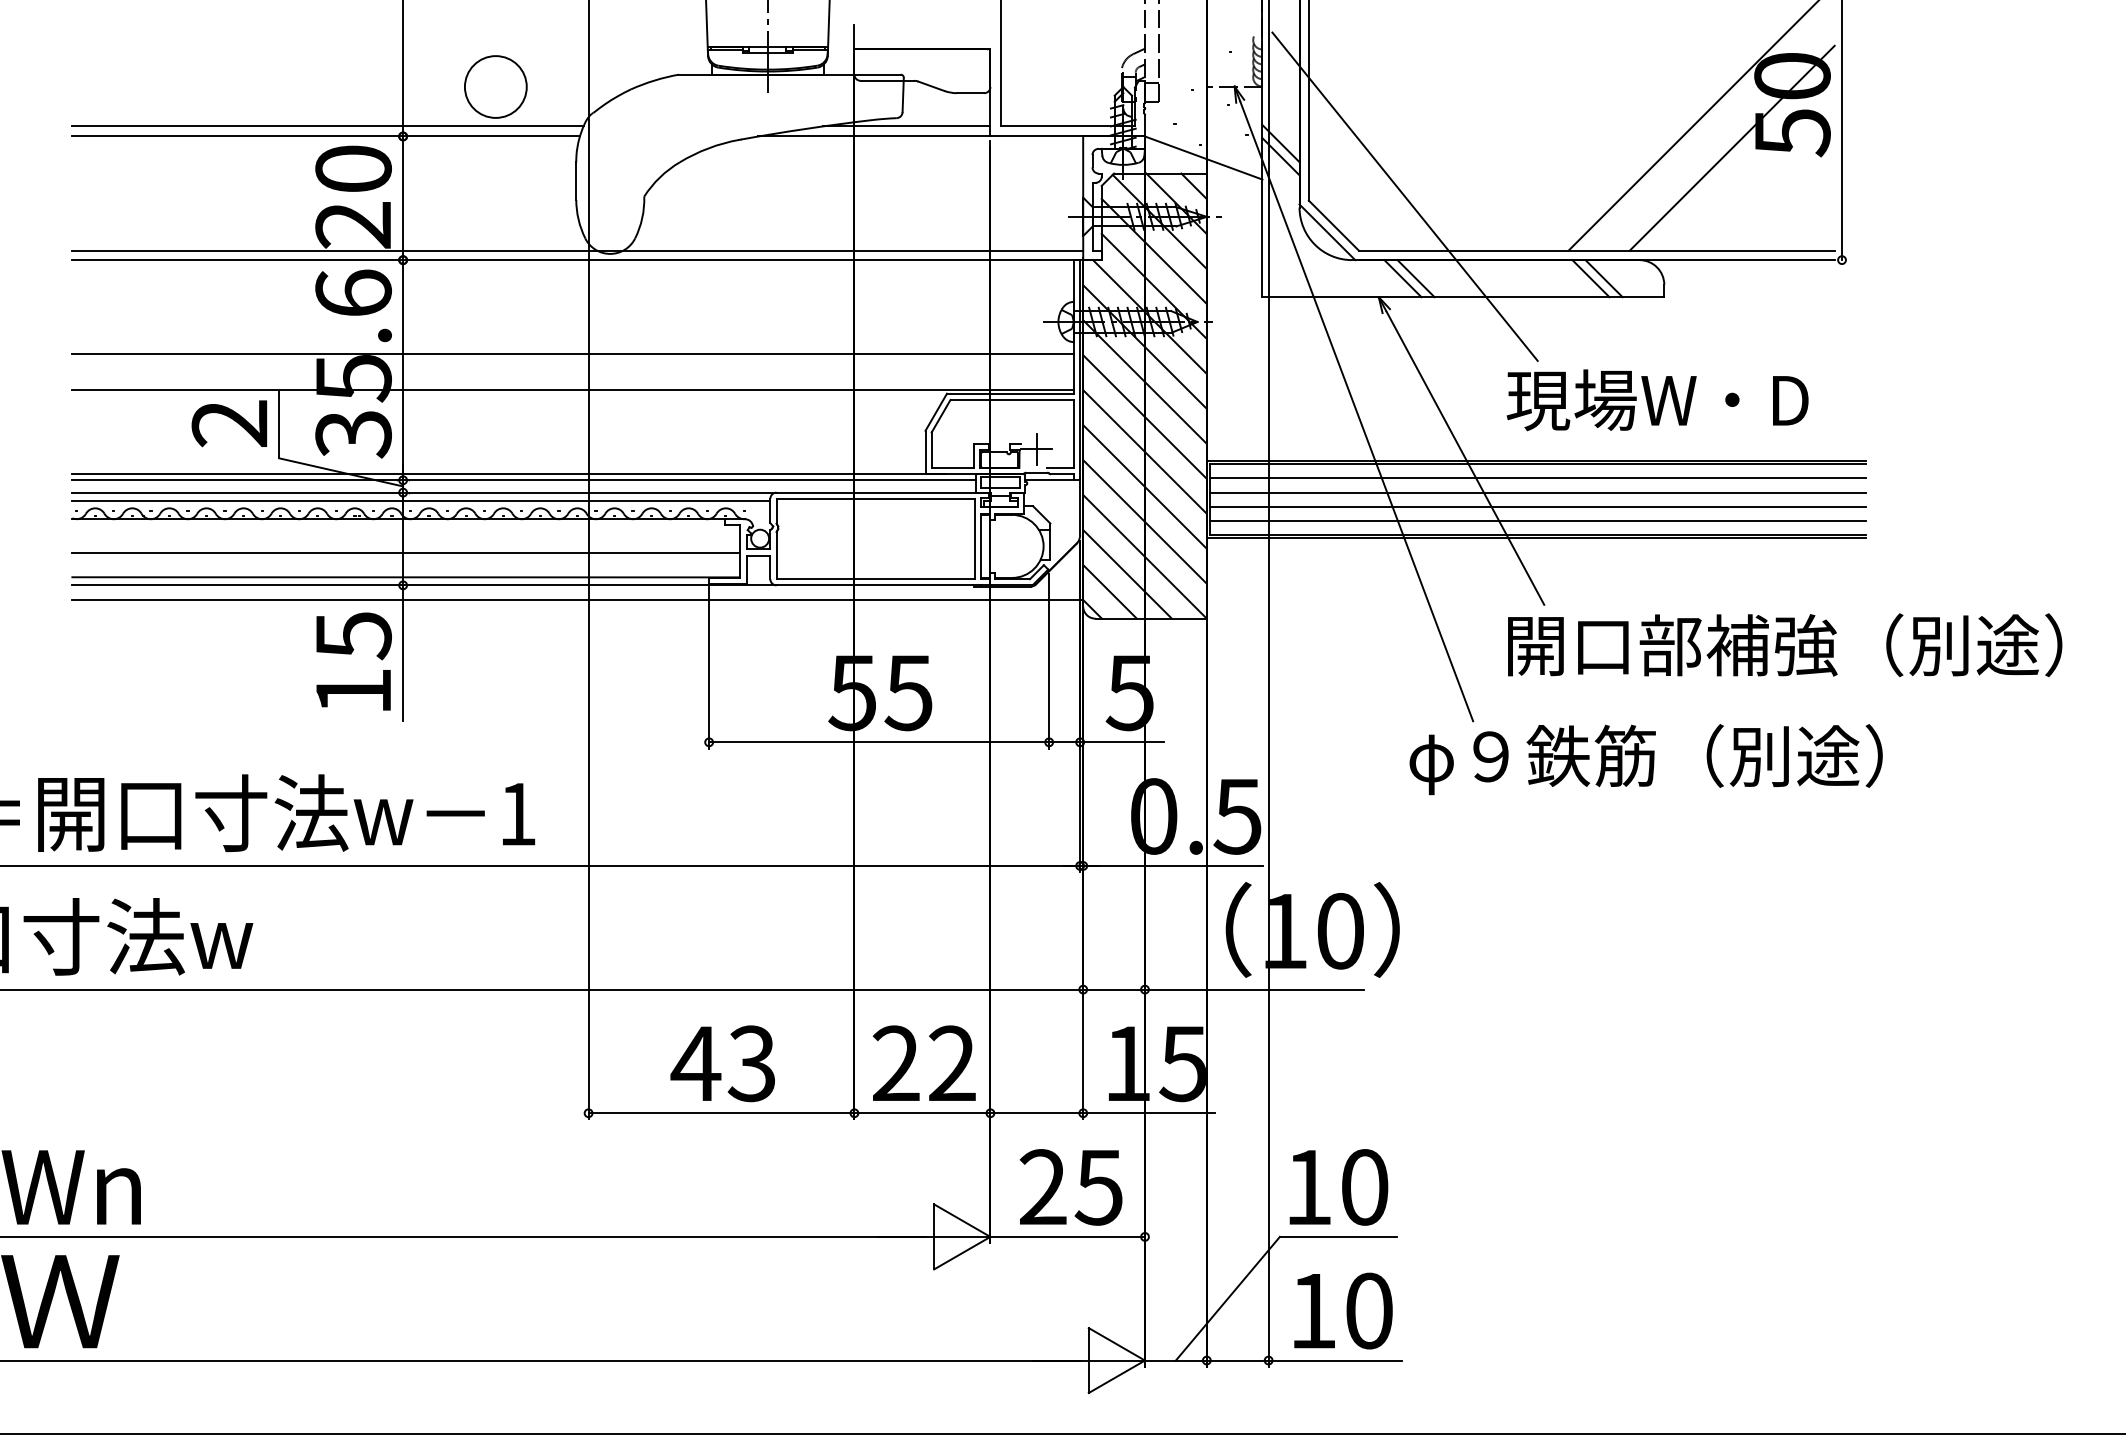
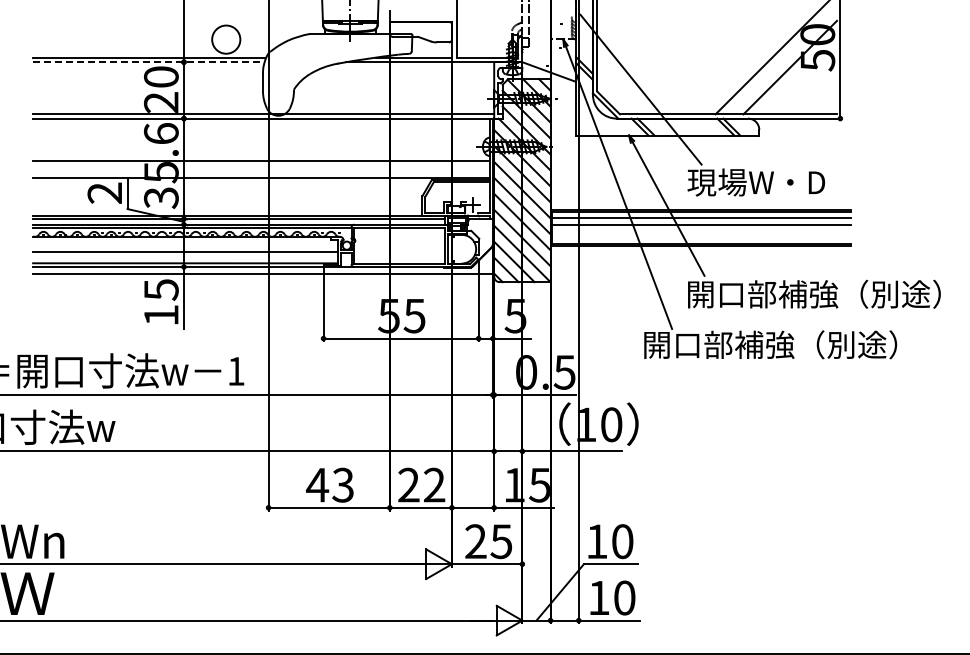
line: (325, 137) -> (148, 62), solid -> dashed
line: (1537, 507) -> (701, 231), removed
line: (1537, 520) -> (701, 237), removed
text: (1688, 759) -> (770, 346), φ９鉄筋（別途） -> 開口部補強（別途）

